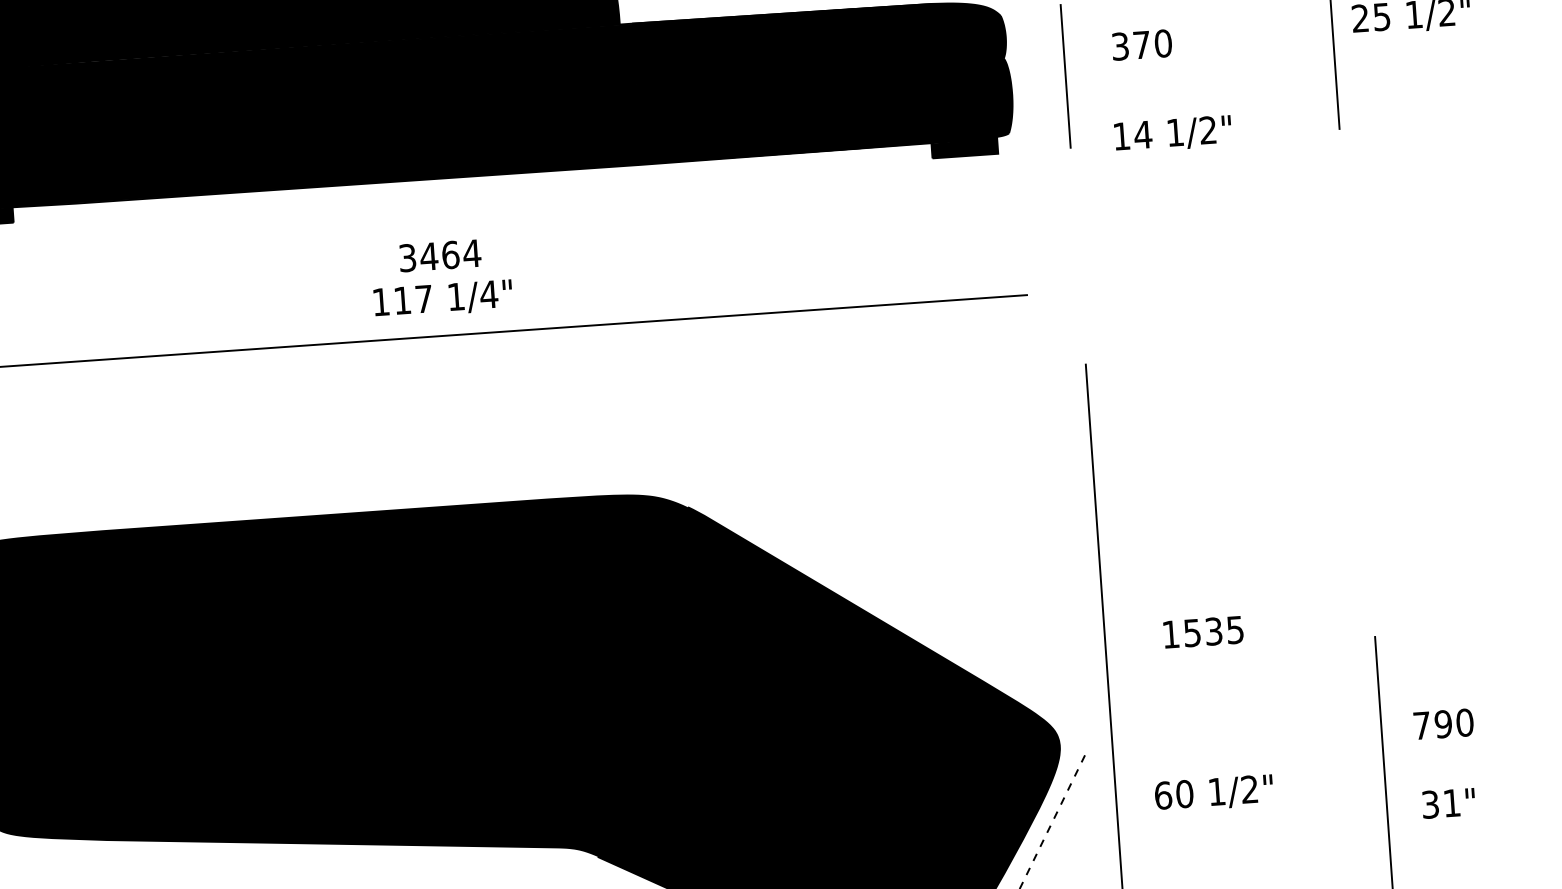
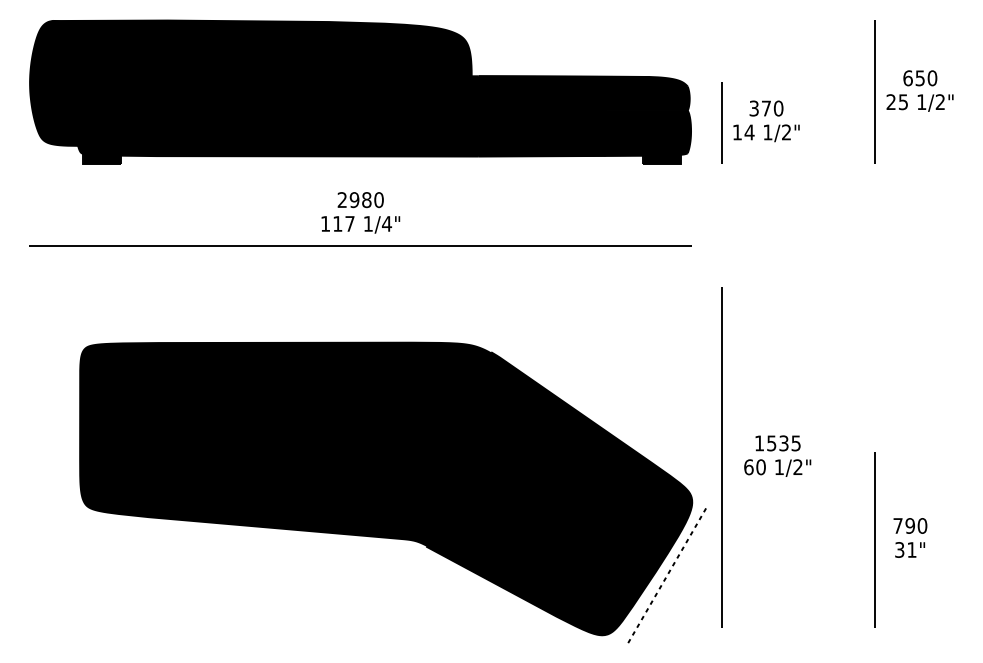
text: (1172, 134) -> (766, 133), moved
text: (439, 256) -> (360, 200), 3464 -> 2980
text: (1443, 723) -> (910, 525), moved
text: (1213, 792) -> (777, 467), moved

